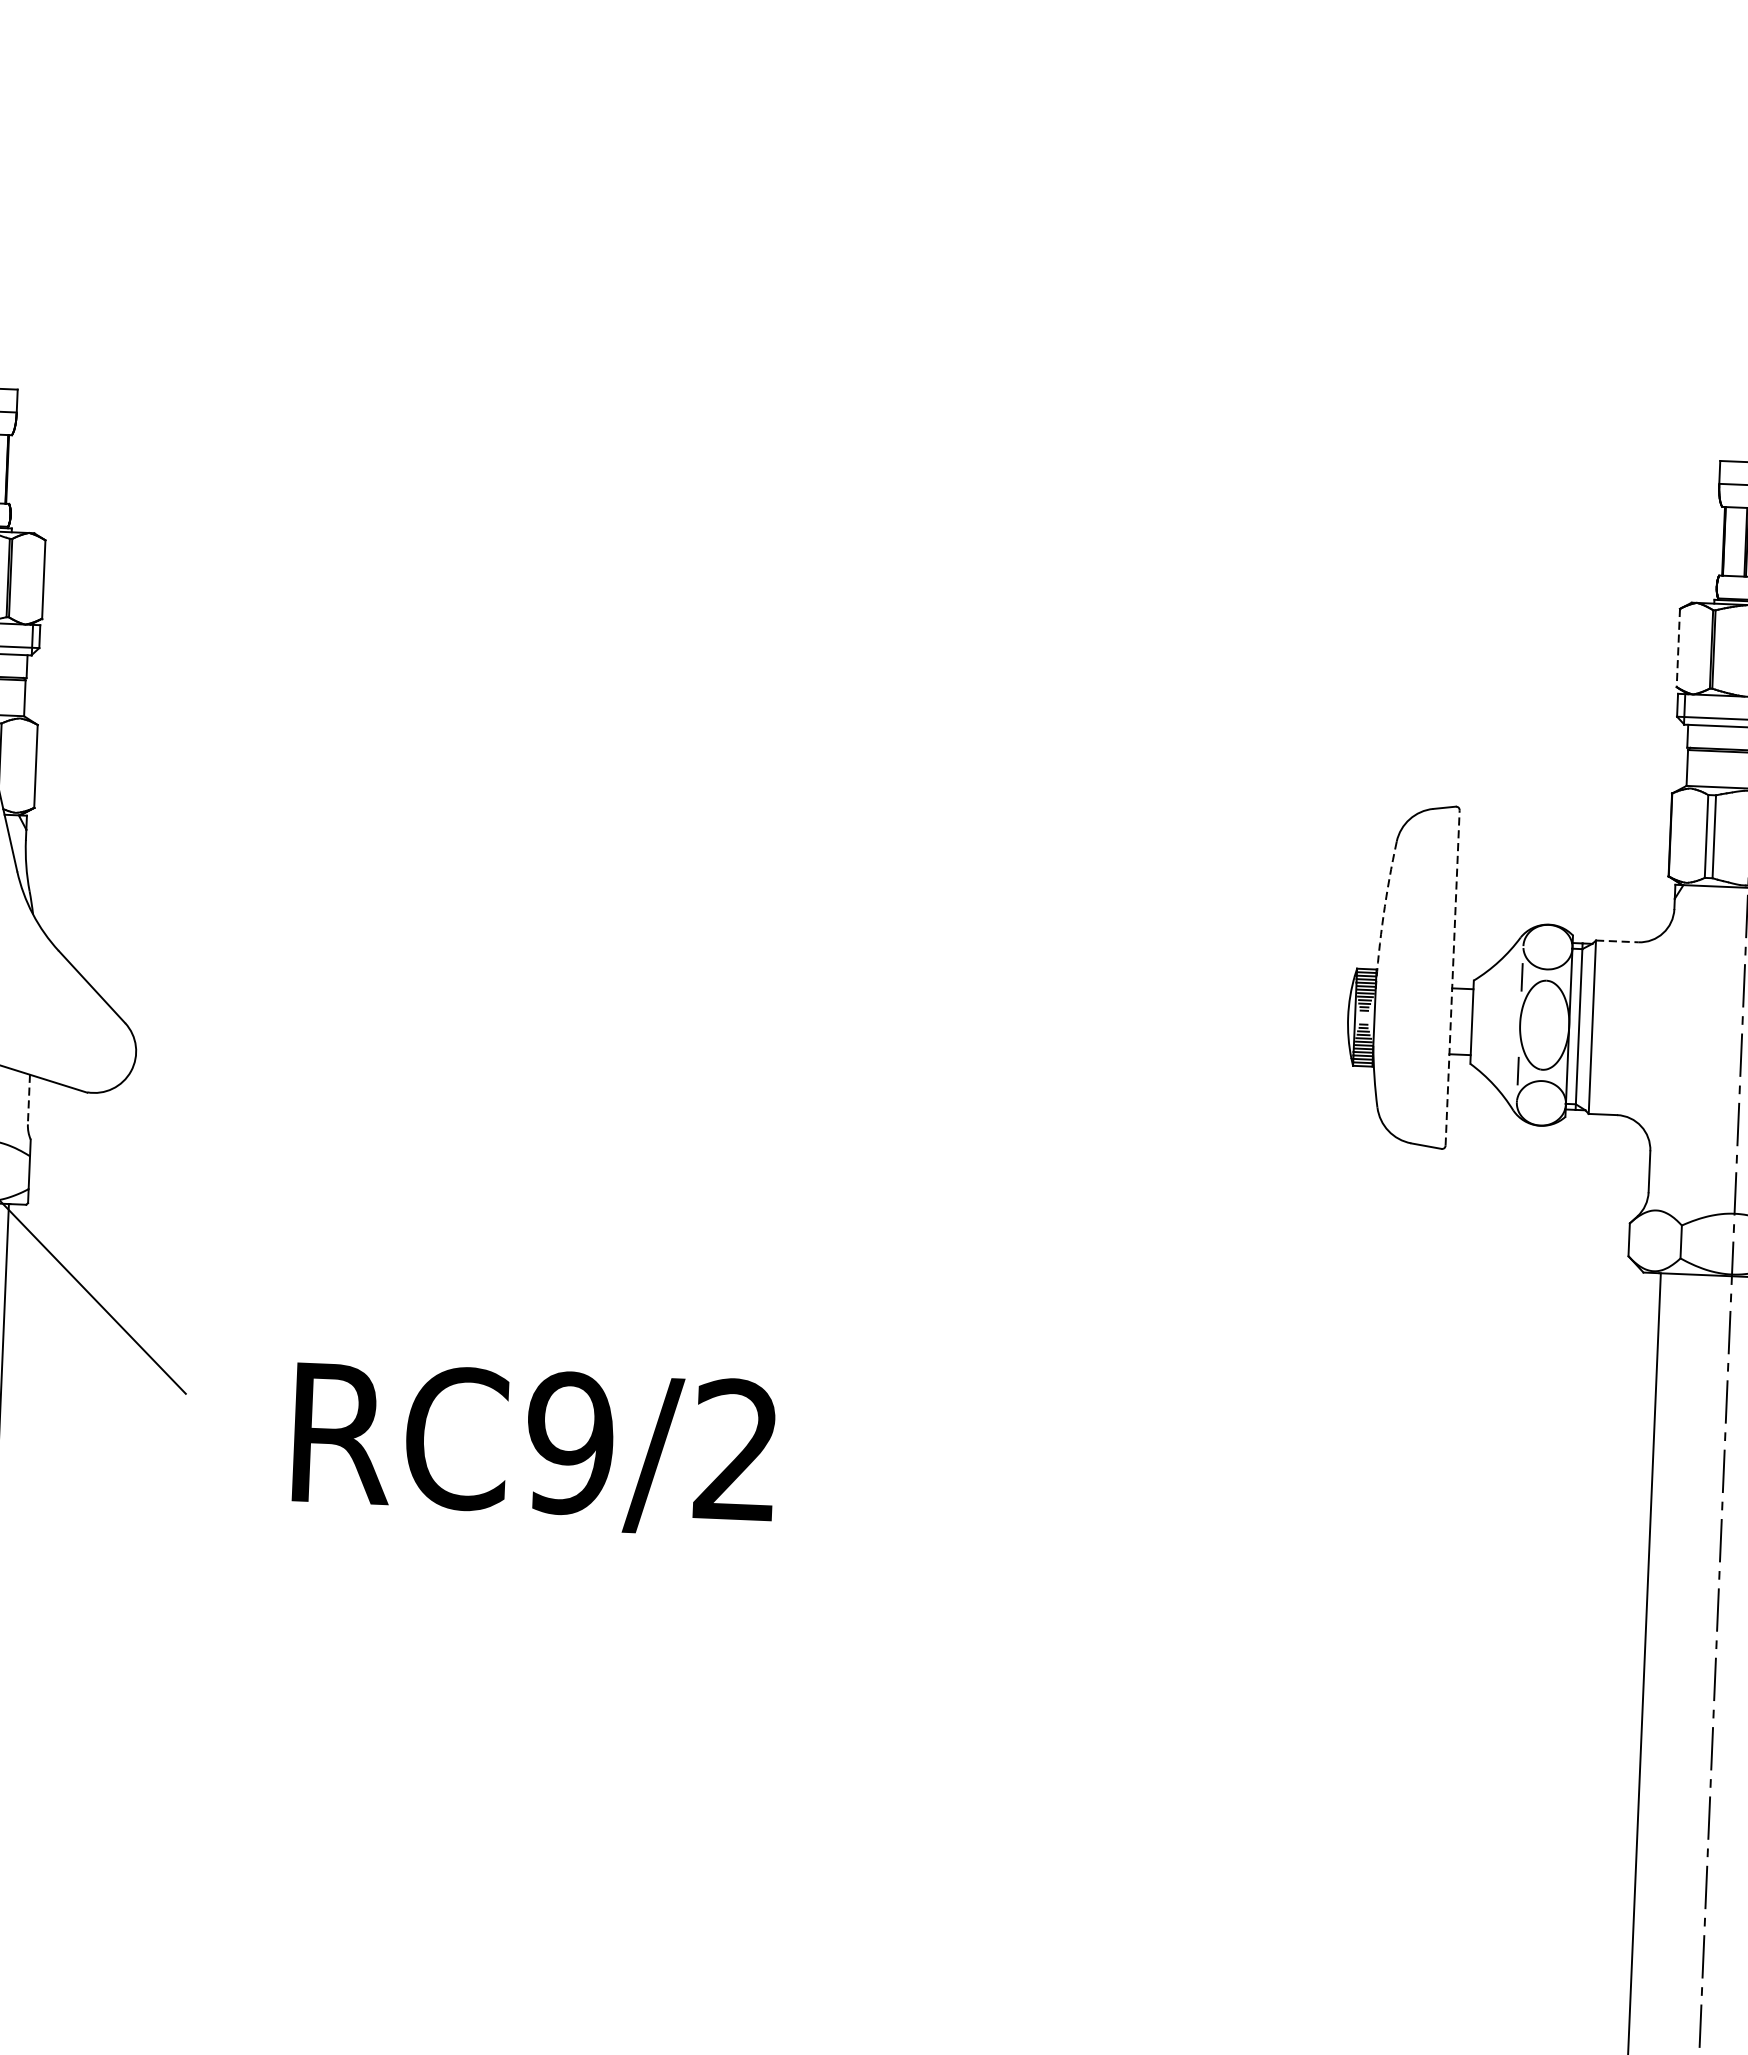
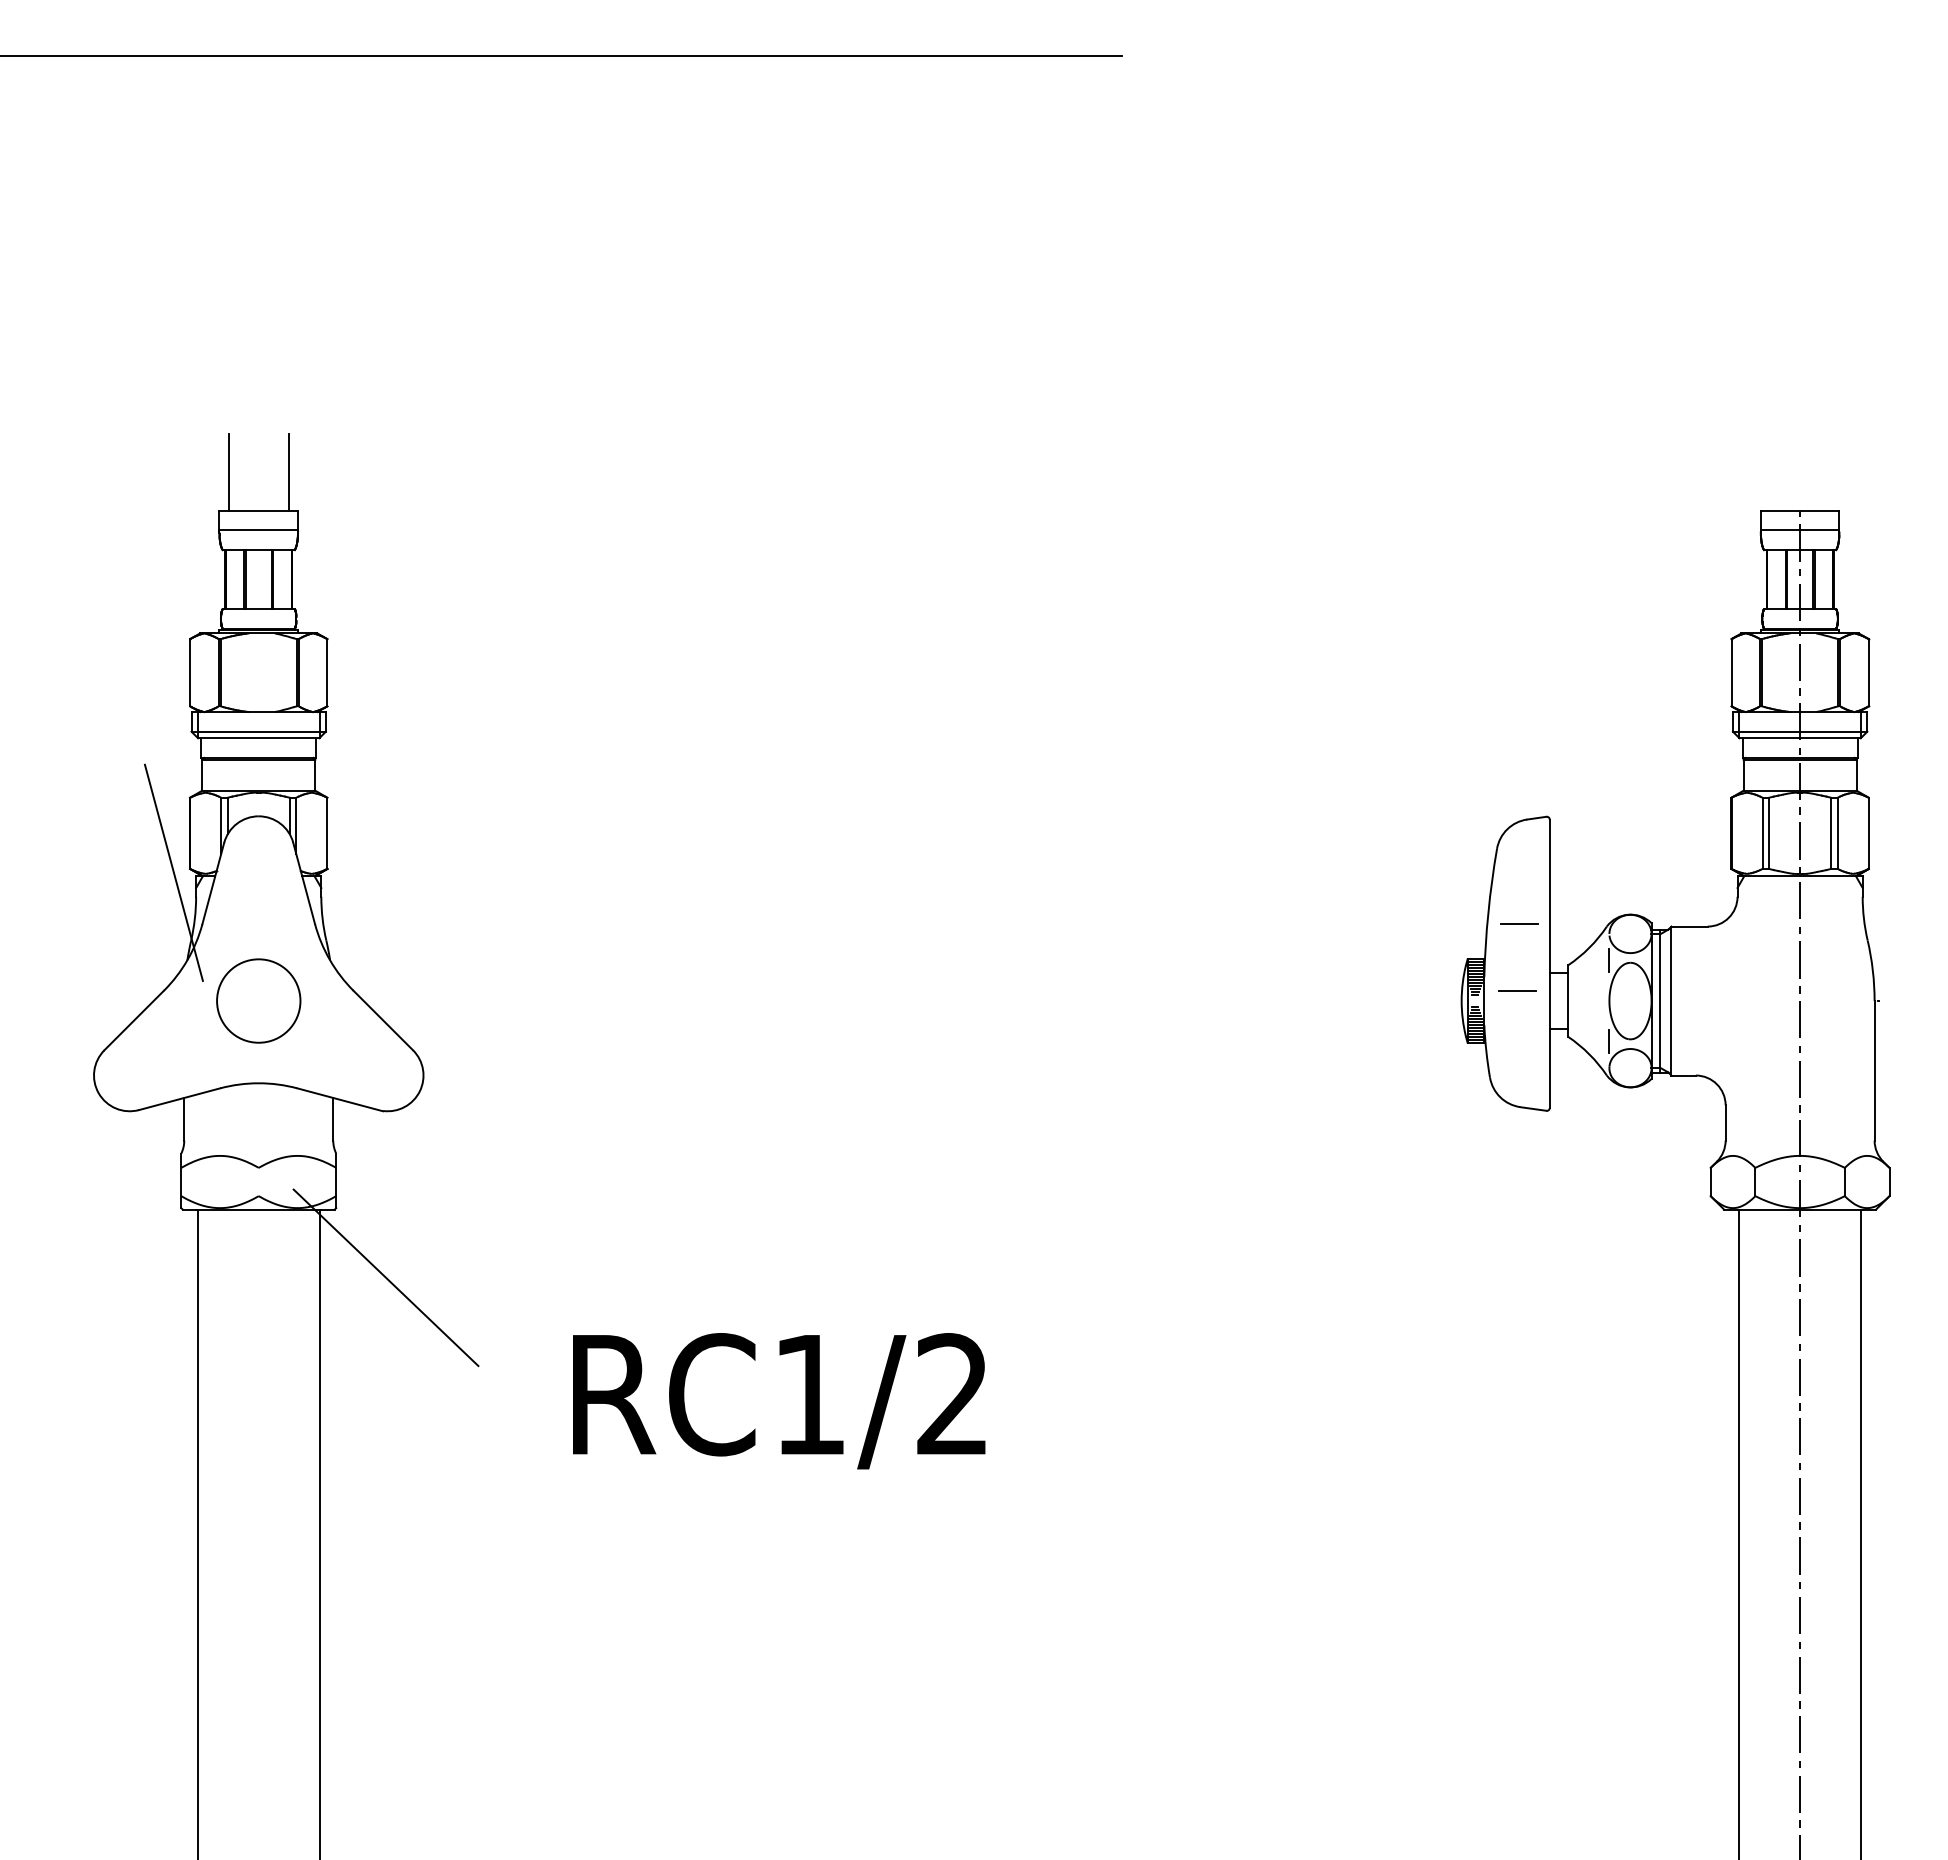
line: (8, 344) -> (288, 472), added
line: (1678, 647) -> (1731, 672), dashed -> solid
arc: (1383, 915) -> (1488, 912), dashed -> solid
line: (1419, 930) -> (1519, 924), added
line: (1618, 941) -> (1690, 926), dashed -> solid
line: (1452, 977) -> (1549, 963), dashed -> solid
line: (1413, 1007) -> (1517, 990), added
line: (29, 1099) -> (333, 1119), dashed -> solid
text: (569, 1443) -> (809, 1394), RC9/2 -> RC1/2

